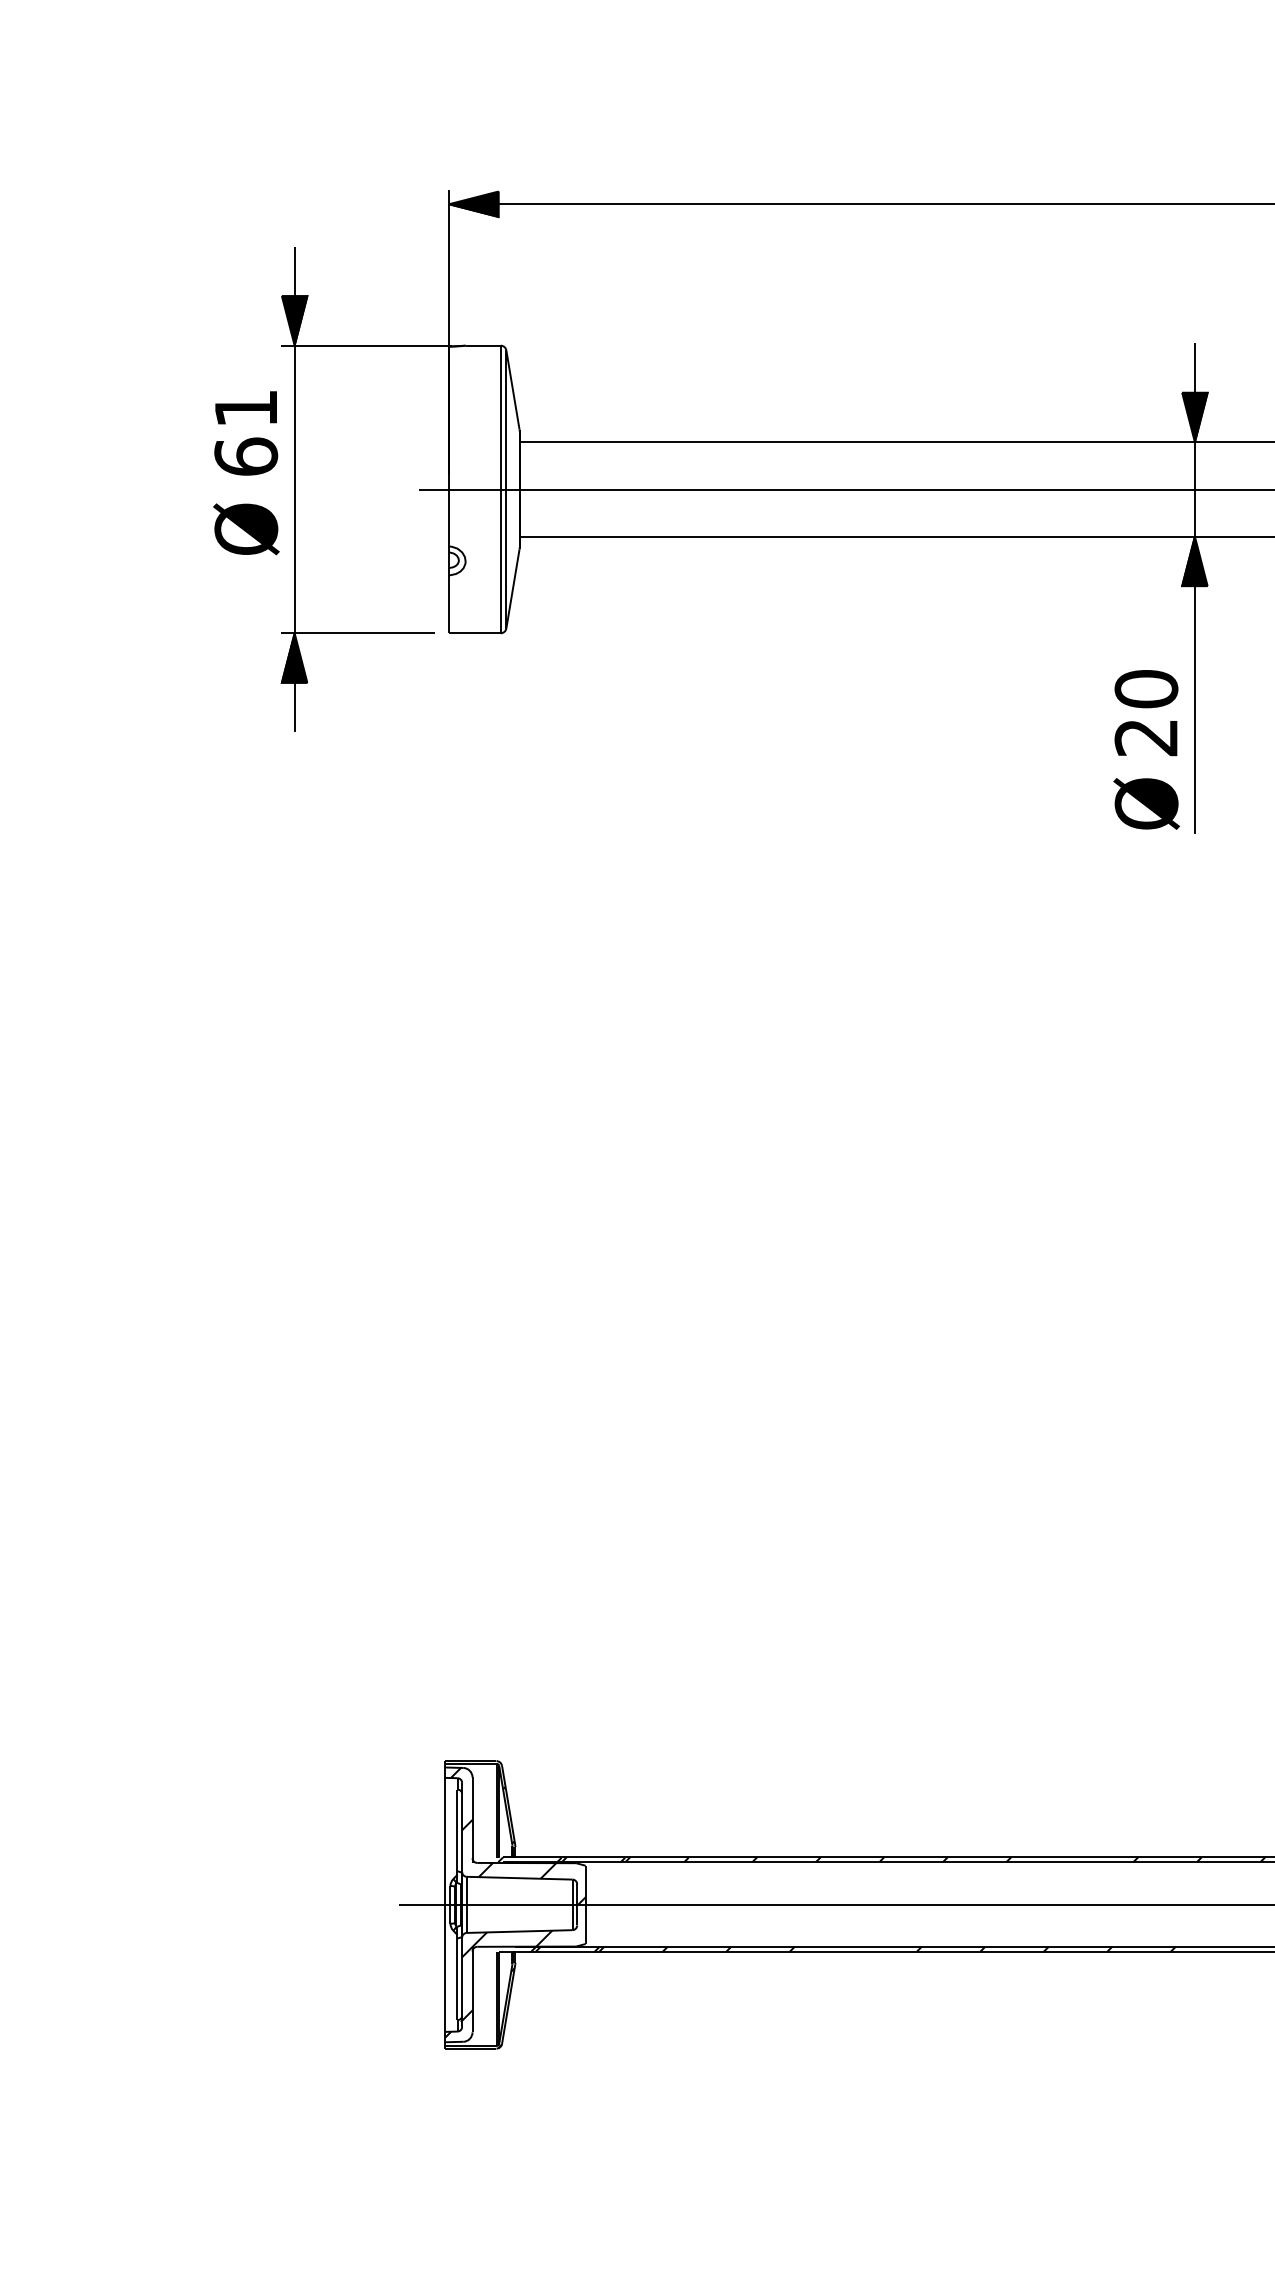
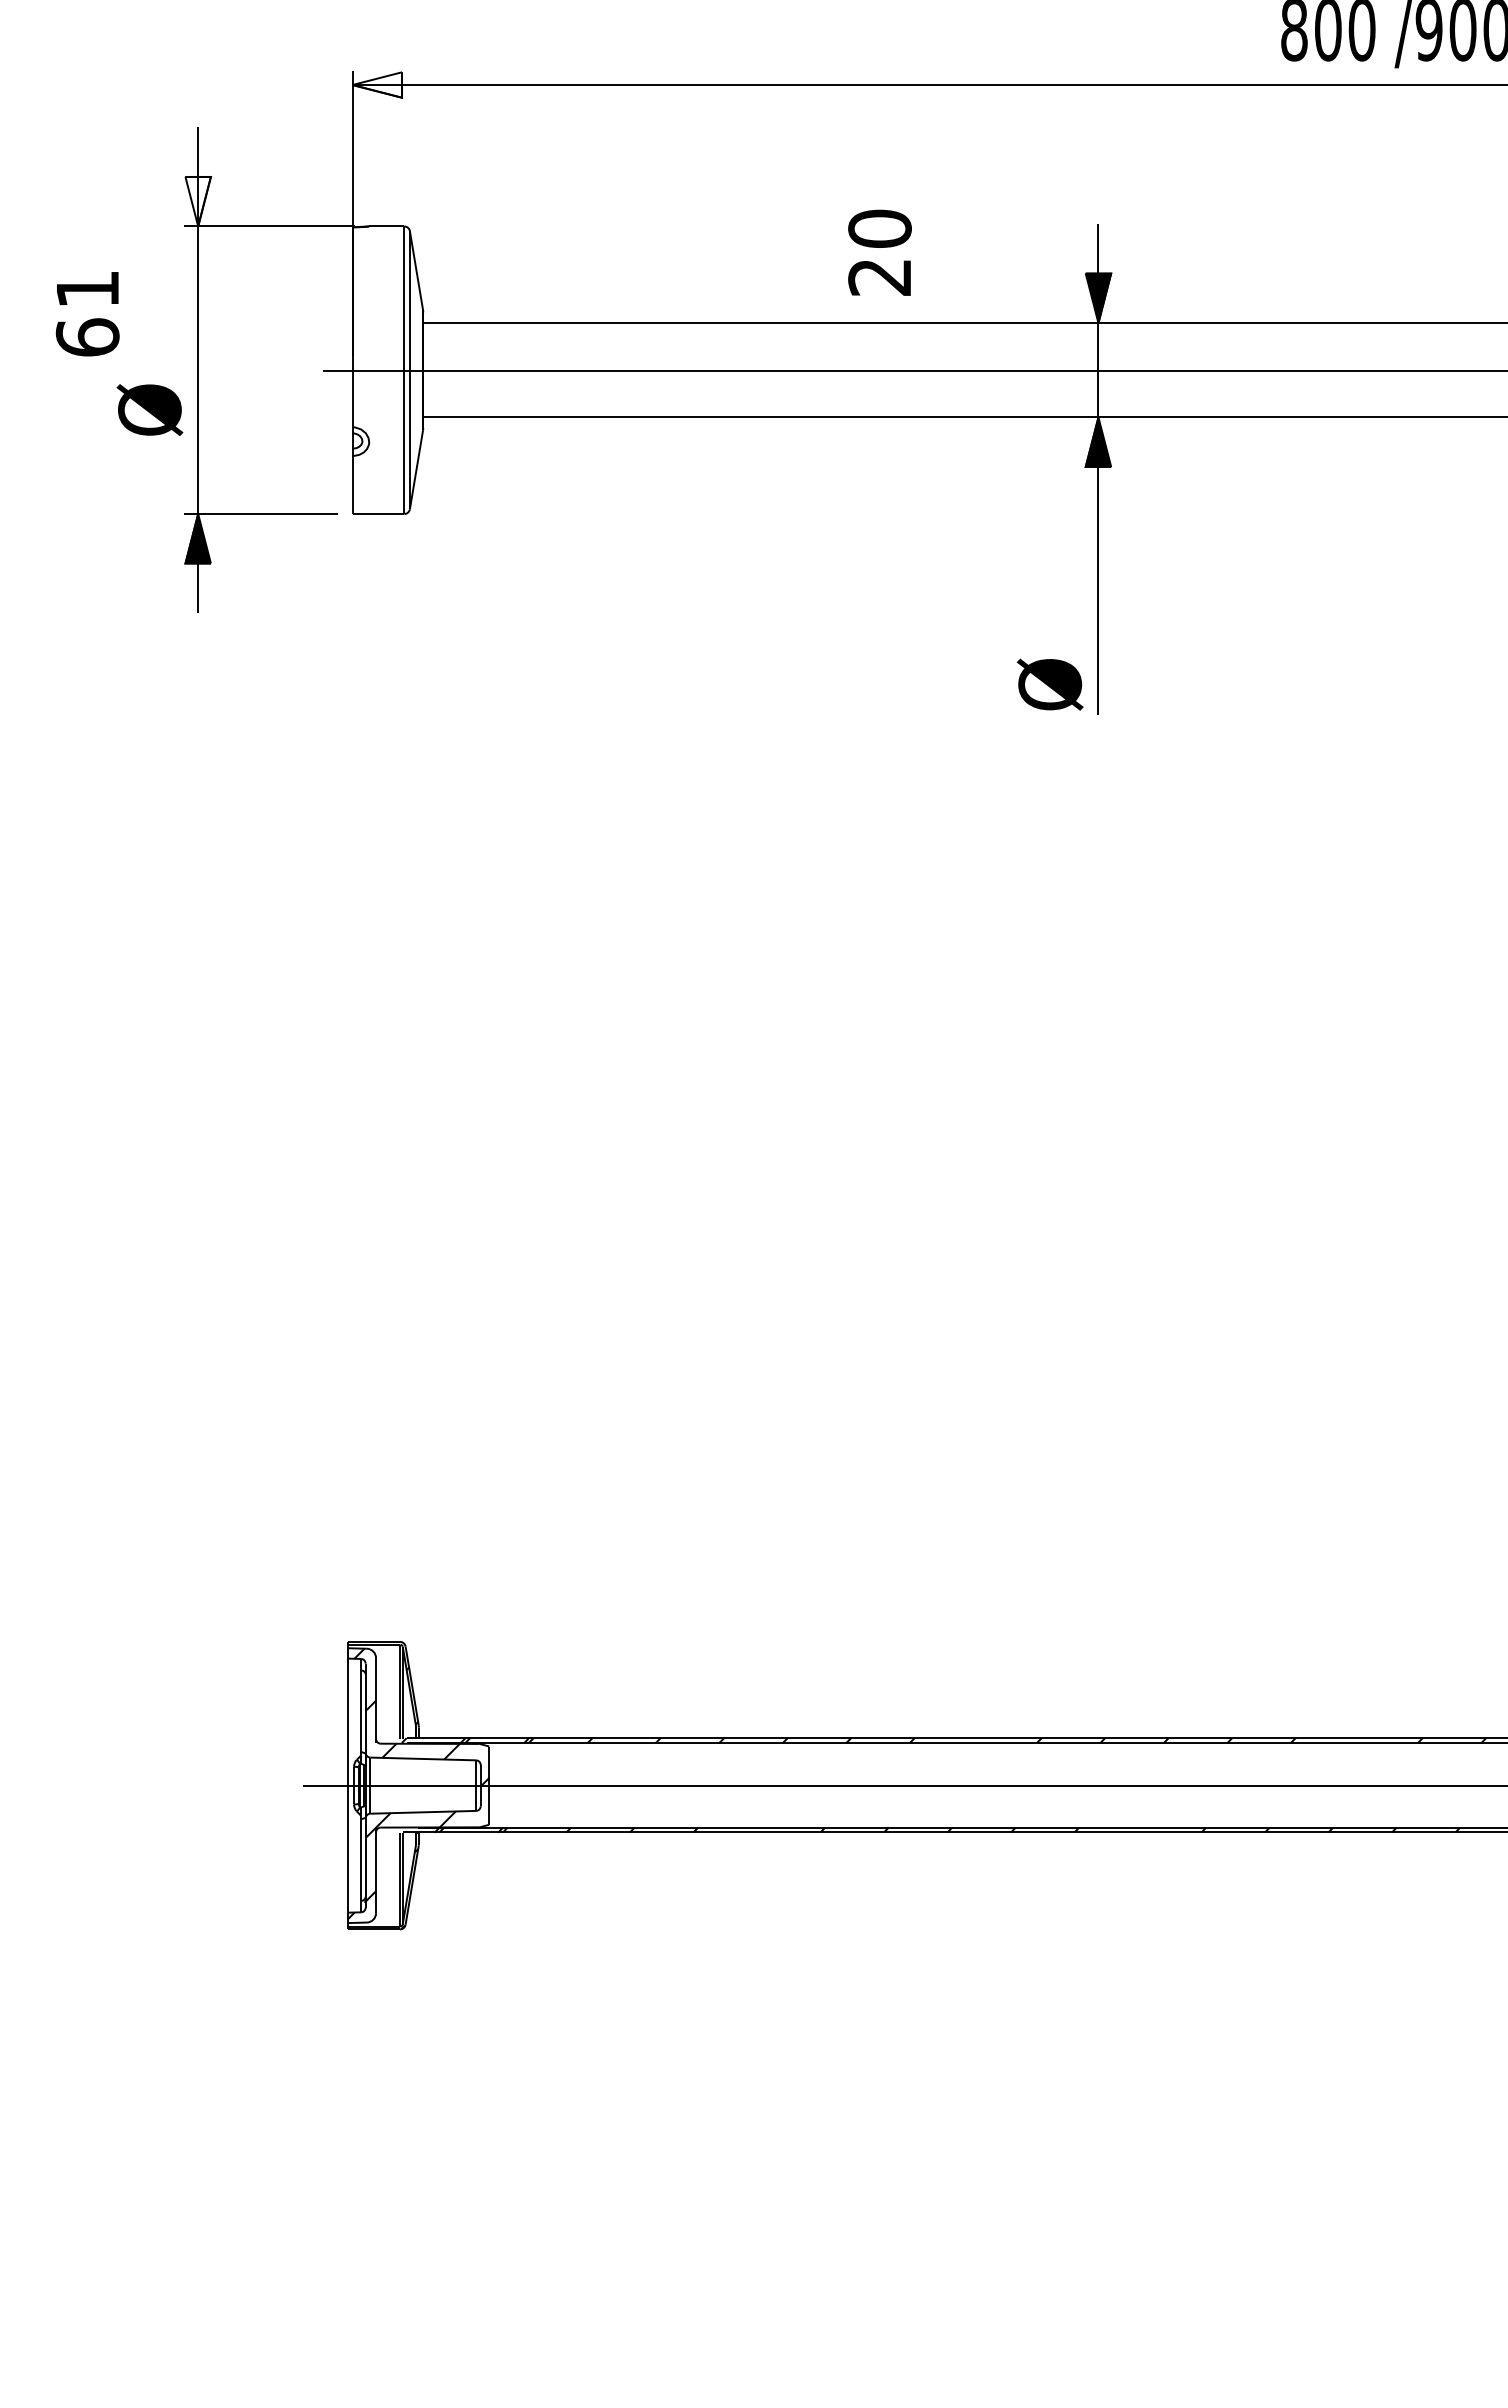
fill: (473, 203) -> (377, 84), removed
fill: (293, 320) -> (197, 201), removed
text: (245, 433) -> (87, 314), moved
text: (1145, 712) -> (879, 252), moved

